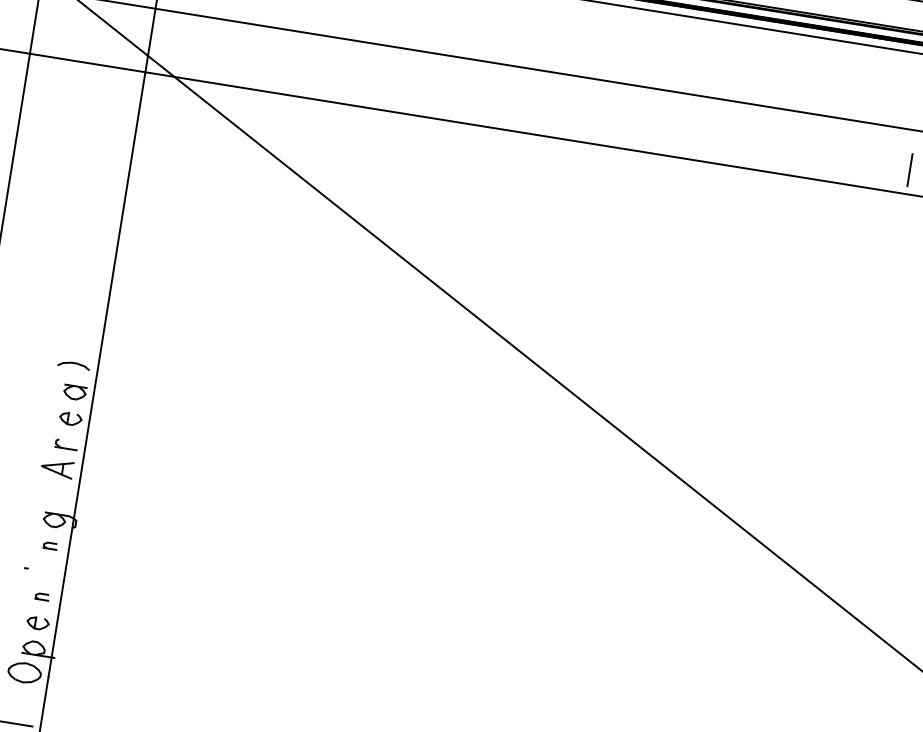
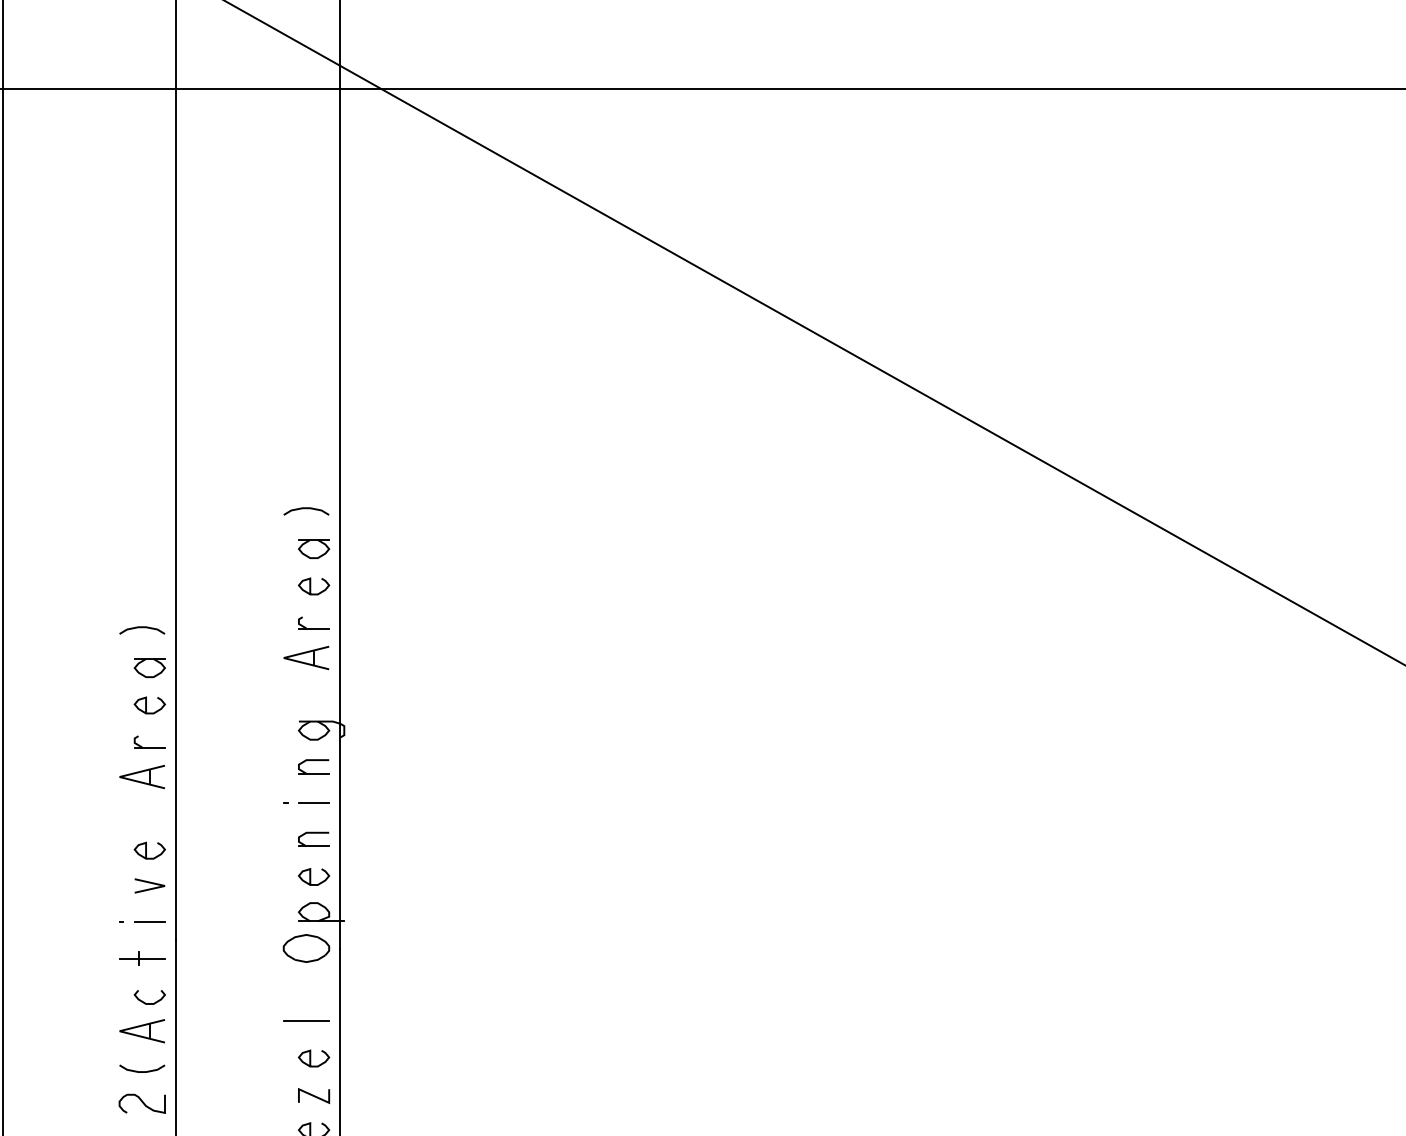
part: (50, 545) -> (313, 766), size x1.67
line: (45, 571) -> (313, 803), added
part: (42, 596) -> (313, 838), size x1.67

